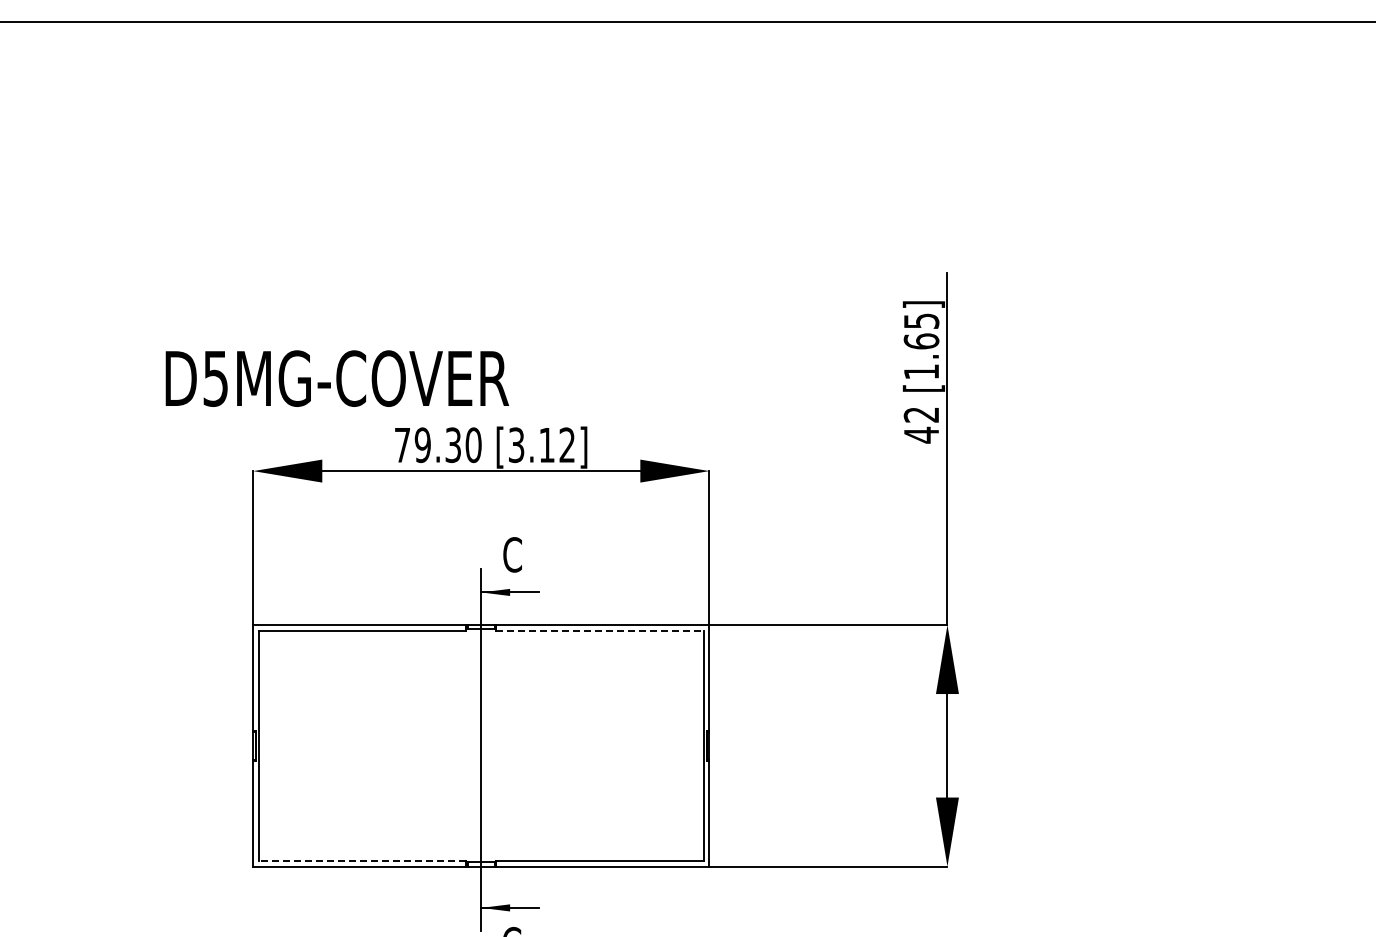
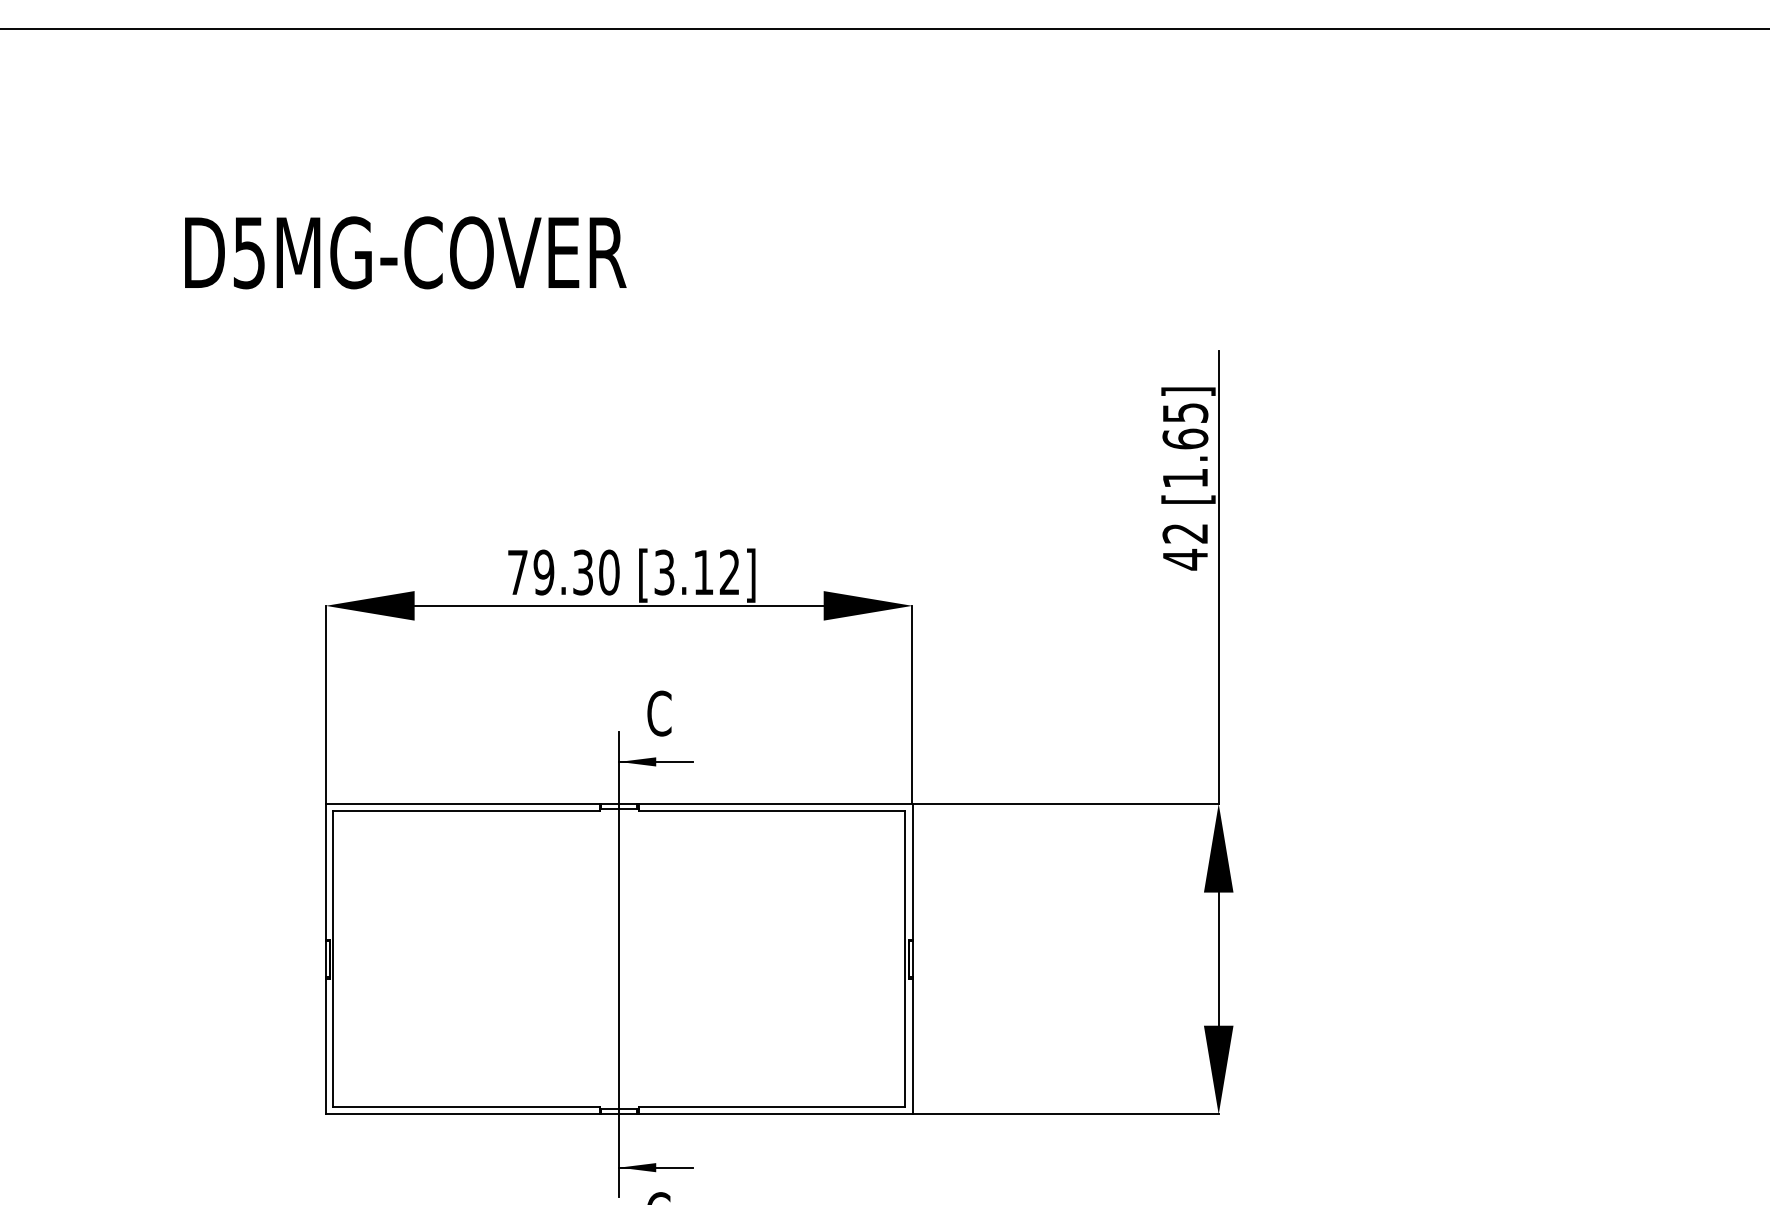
text: (336, 378) -> (404, 252), moved
line: (600, 630) -> (772, 810), dashed -> solid
line: (362, 860) -> (466, 1106), dashed -> solid

